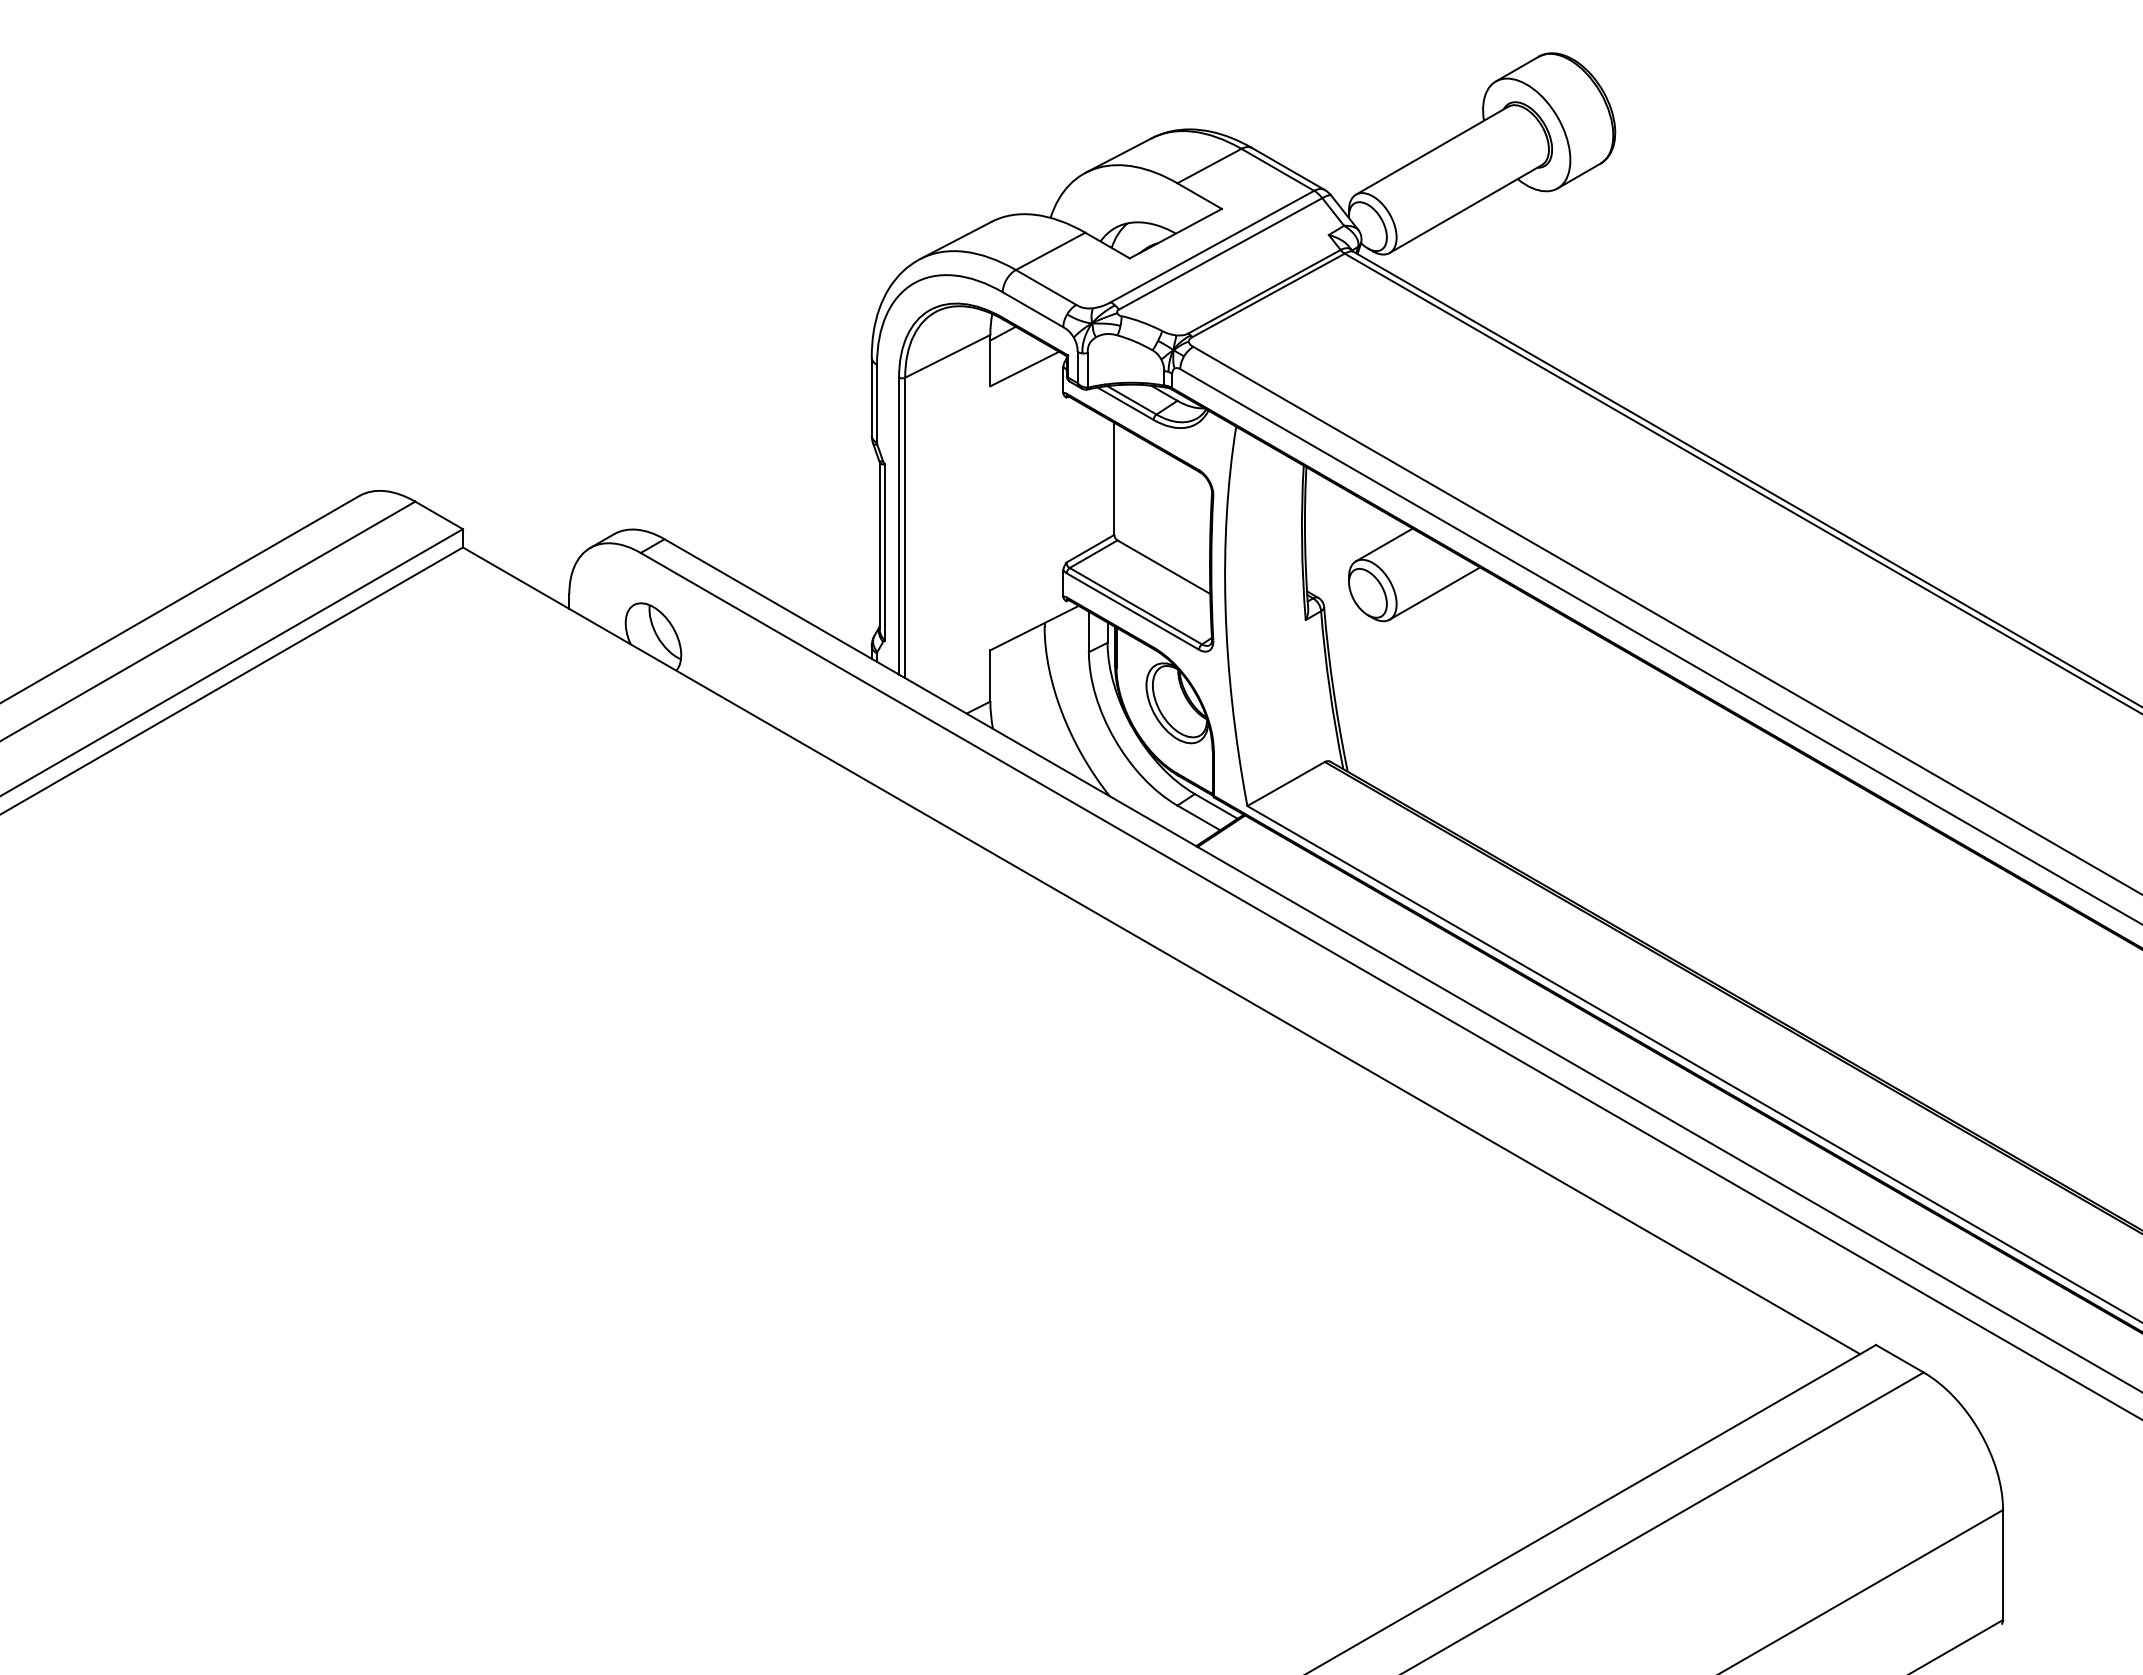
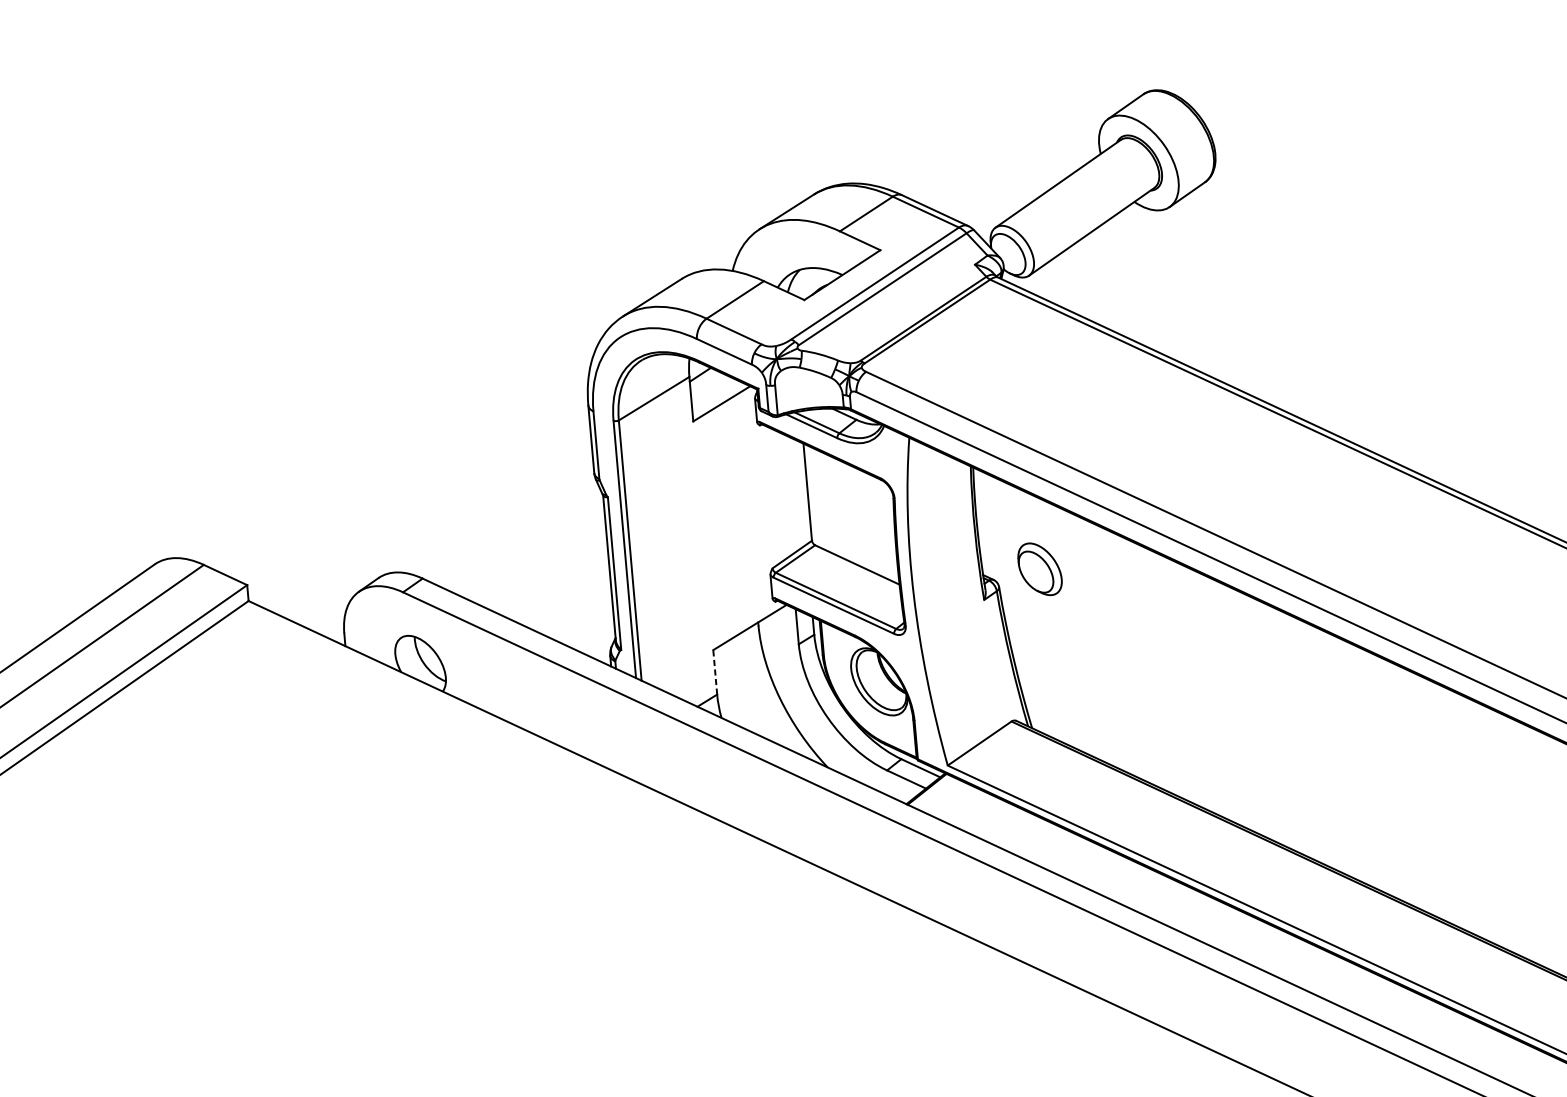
line: (1384, 544) -> (1046, 528), removed
line: (1434, 593) -> (1093, 567), removed
line: (990, 675) -> (715, 671), solid -> dashed

